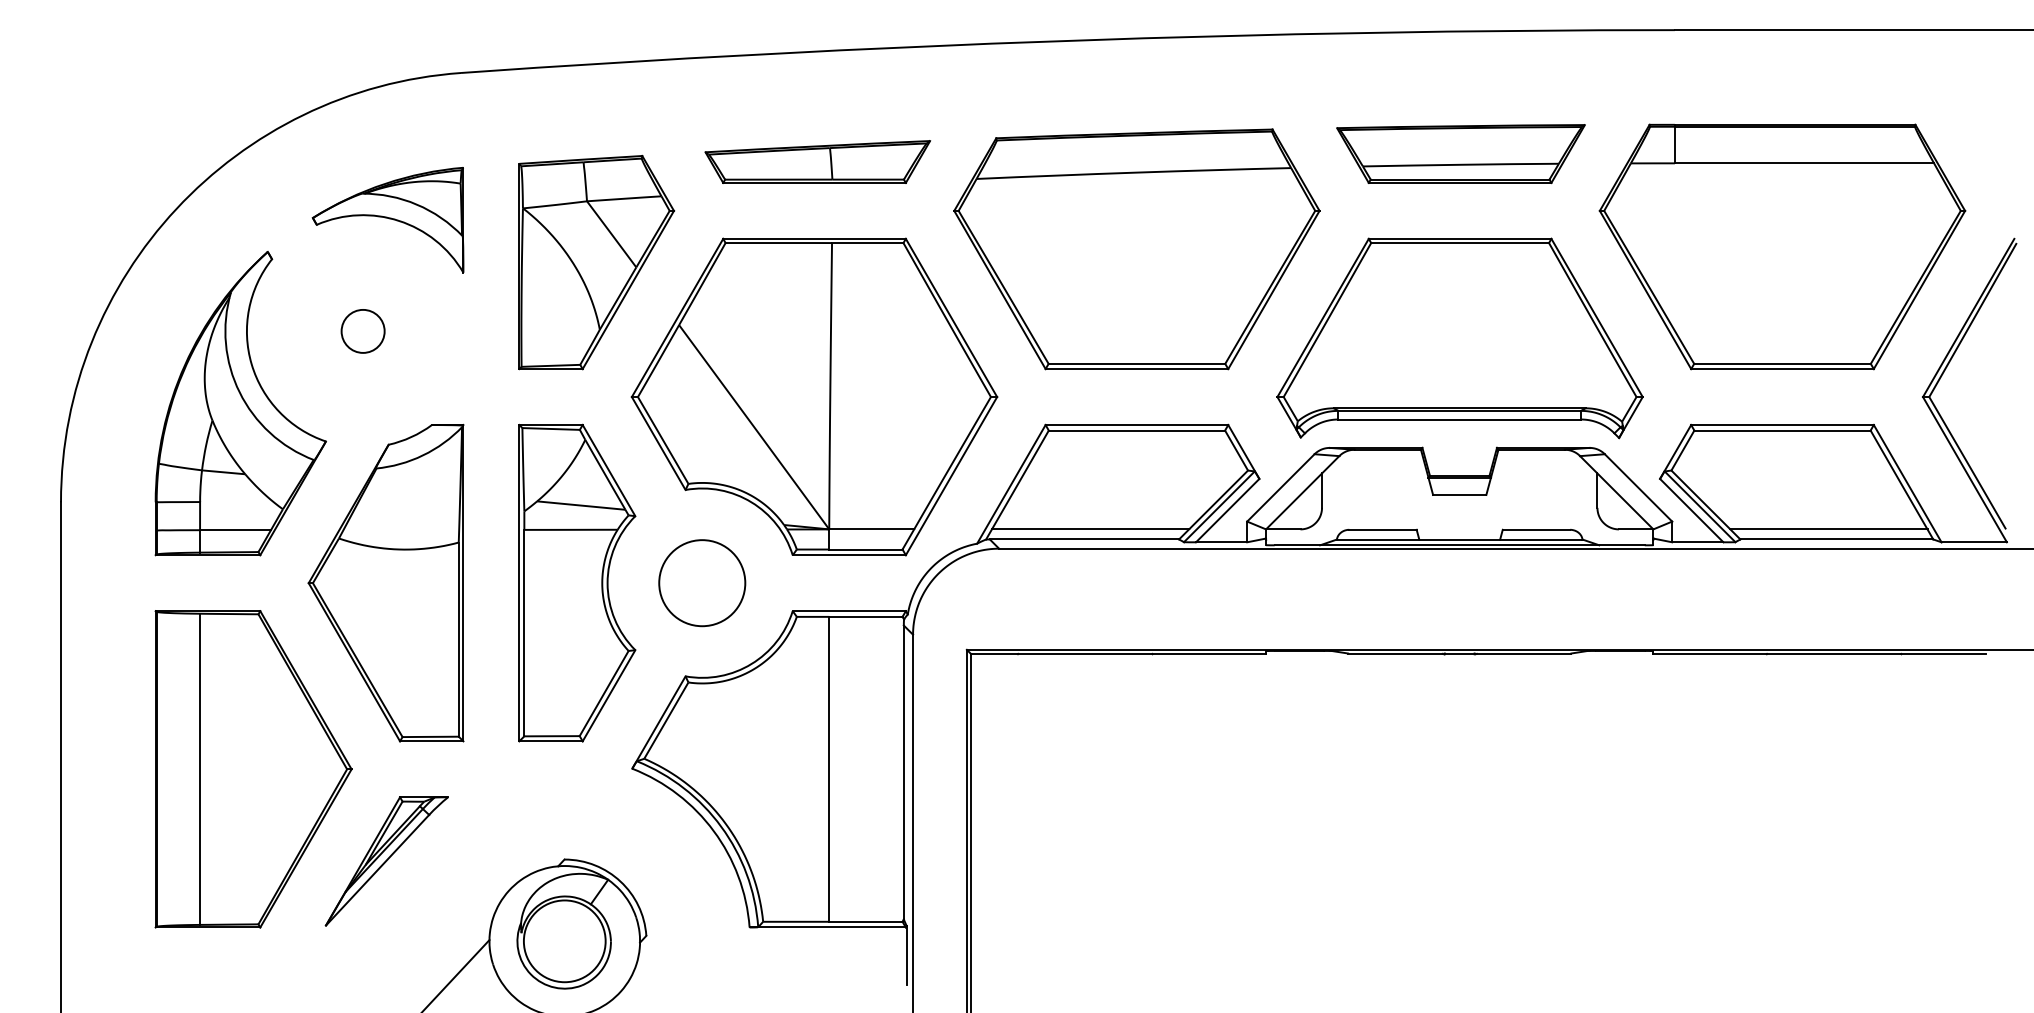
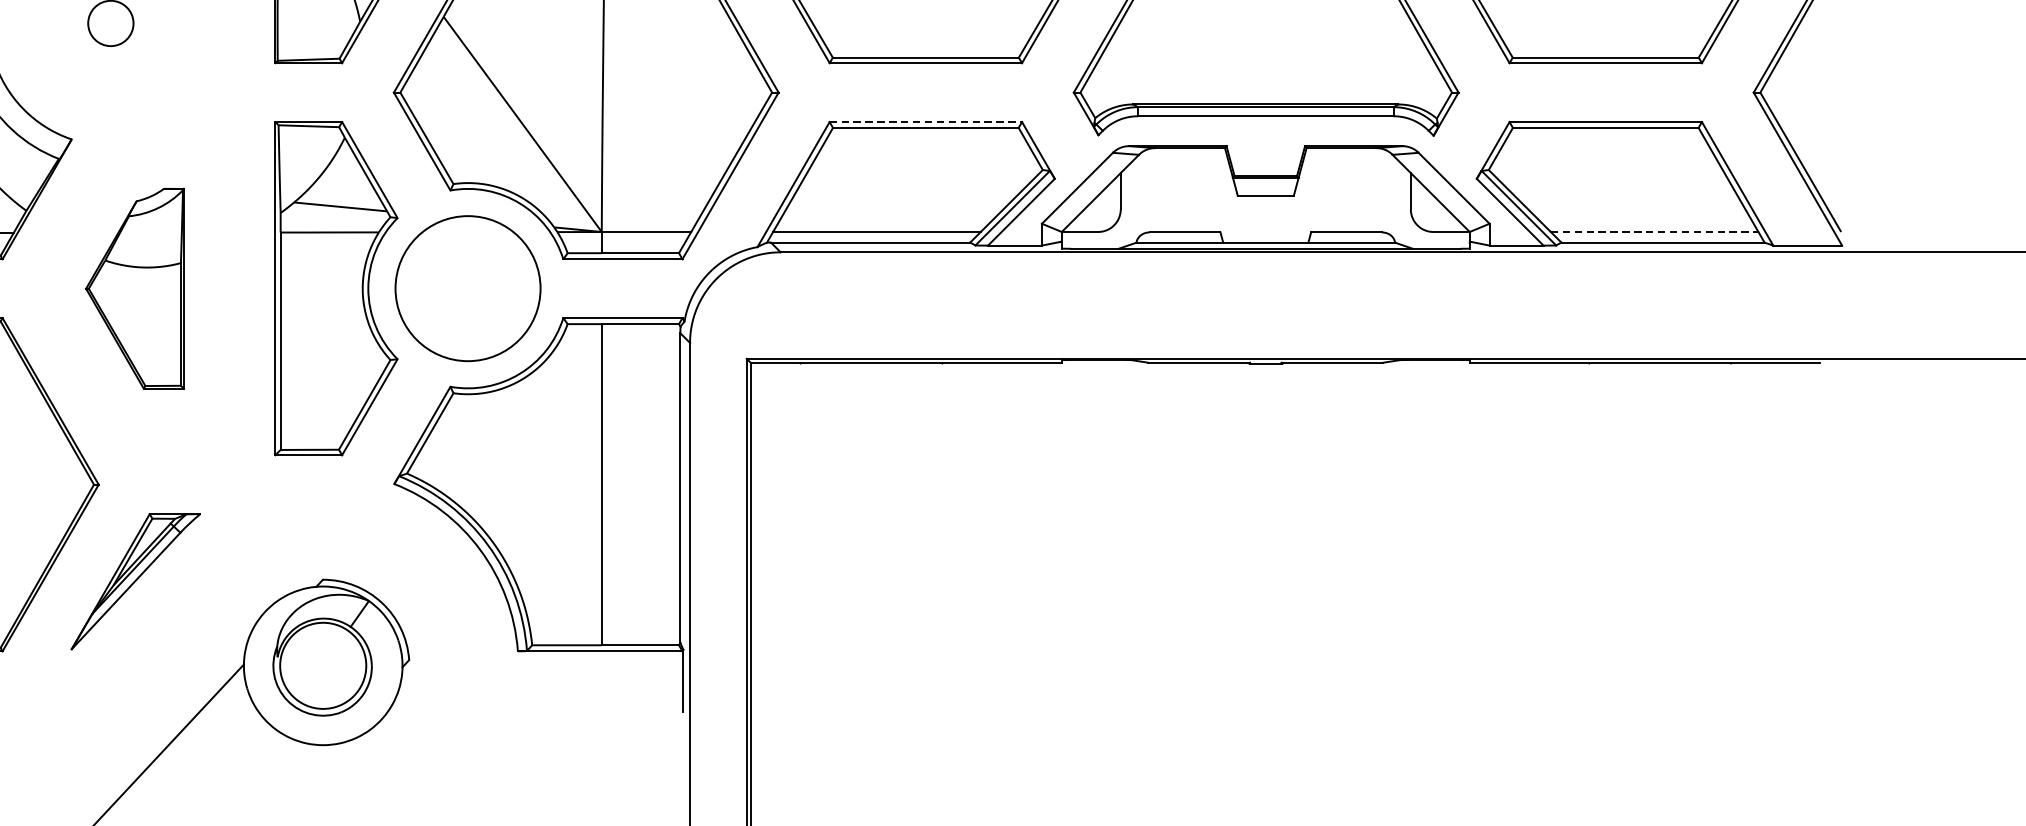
line: (1137, 425) -> (926, 122), solid -> dashed
line: (1828, 529) -> (1654, 232), solid -> dashed
part: (385, 583) -> (134, 288), size x0.6
circle: (702, 583) -> (468, 288), size x1.6

